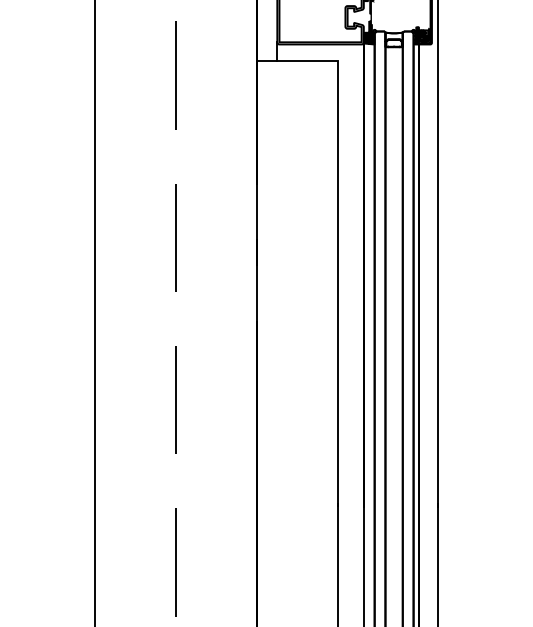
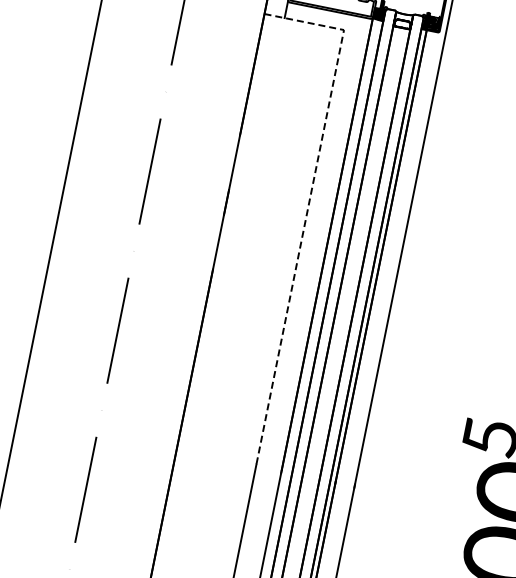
line: (337, 242) -> (307, 208), solid -> dashed

